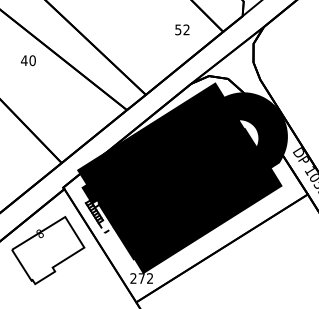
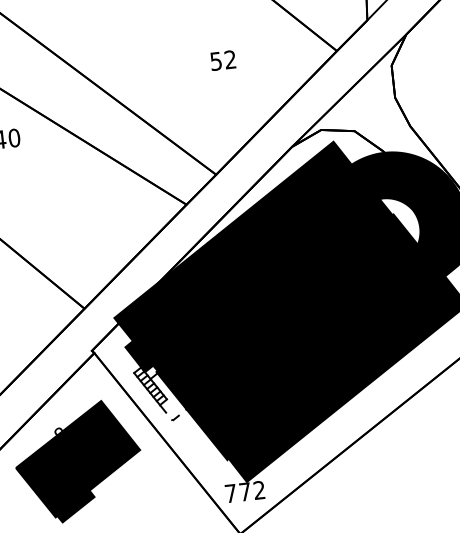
text: (182, 29) -> (223, 59), moved
fill: (48, 250) -> (78, 461), added
text: (133, 278) -> (230, 493), 272 -> 772

